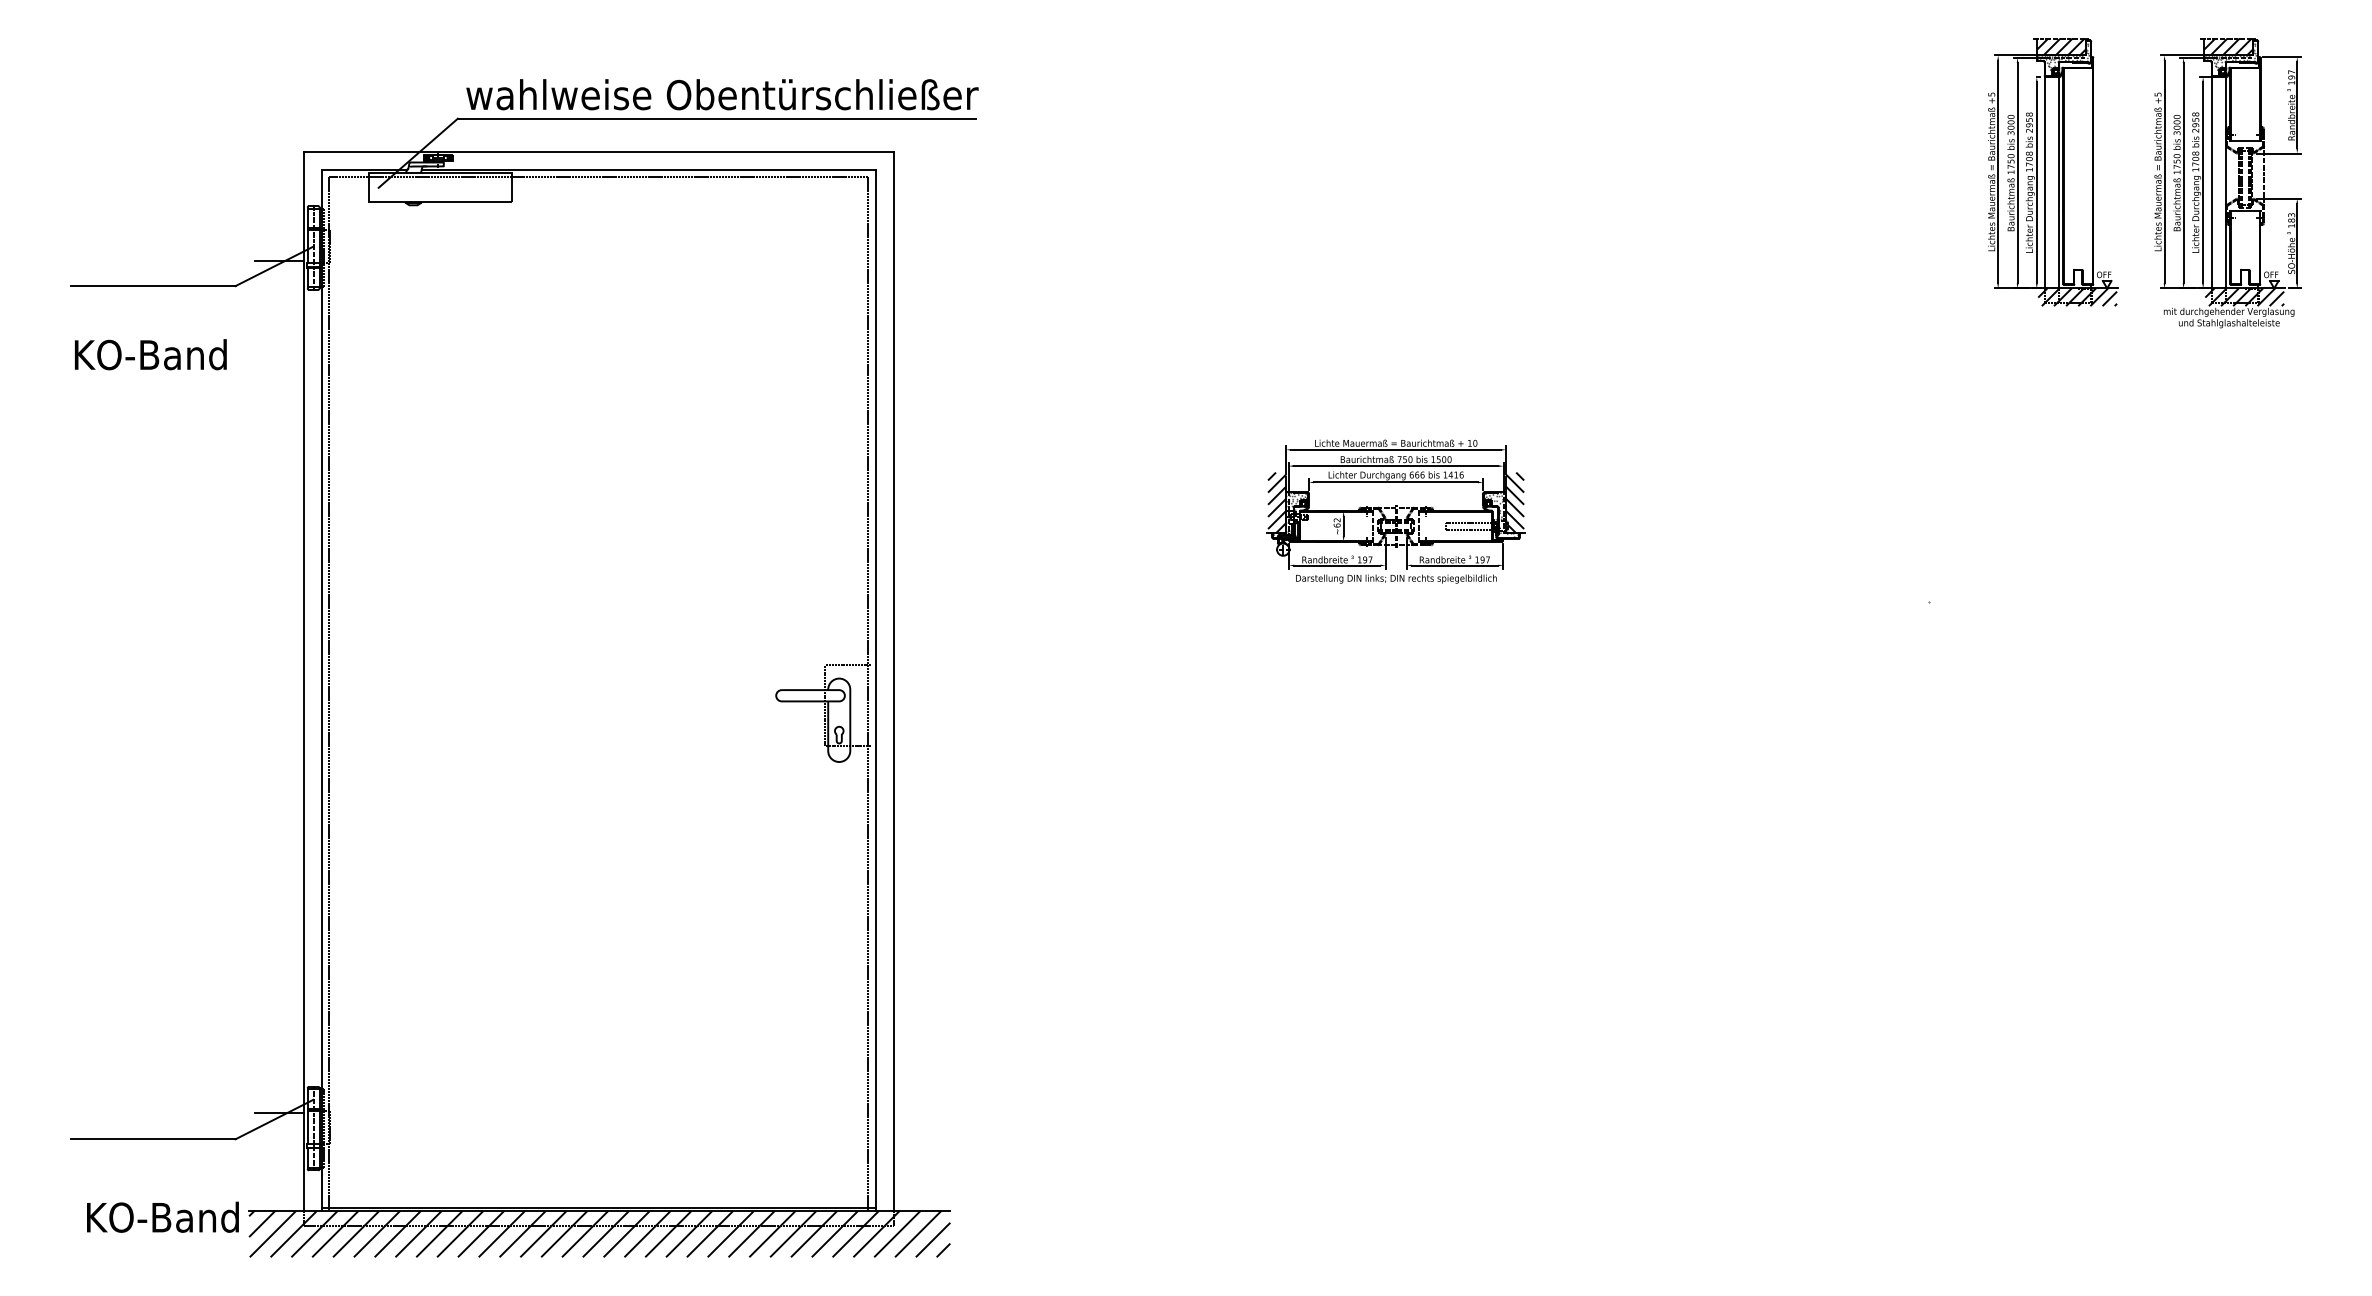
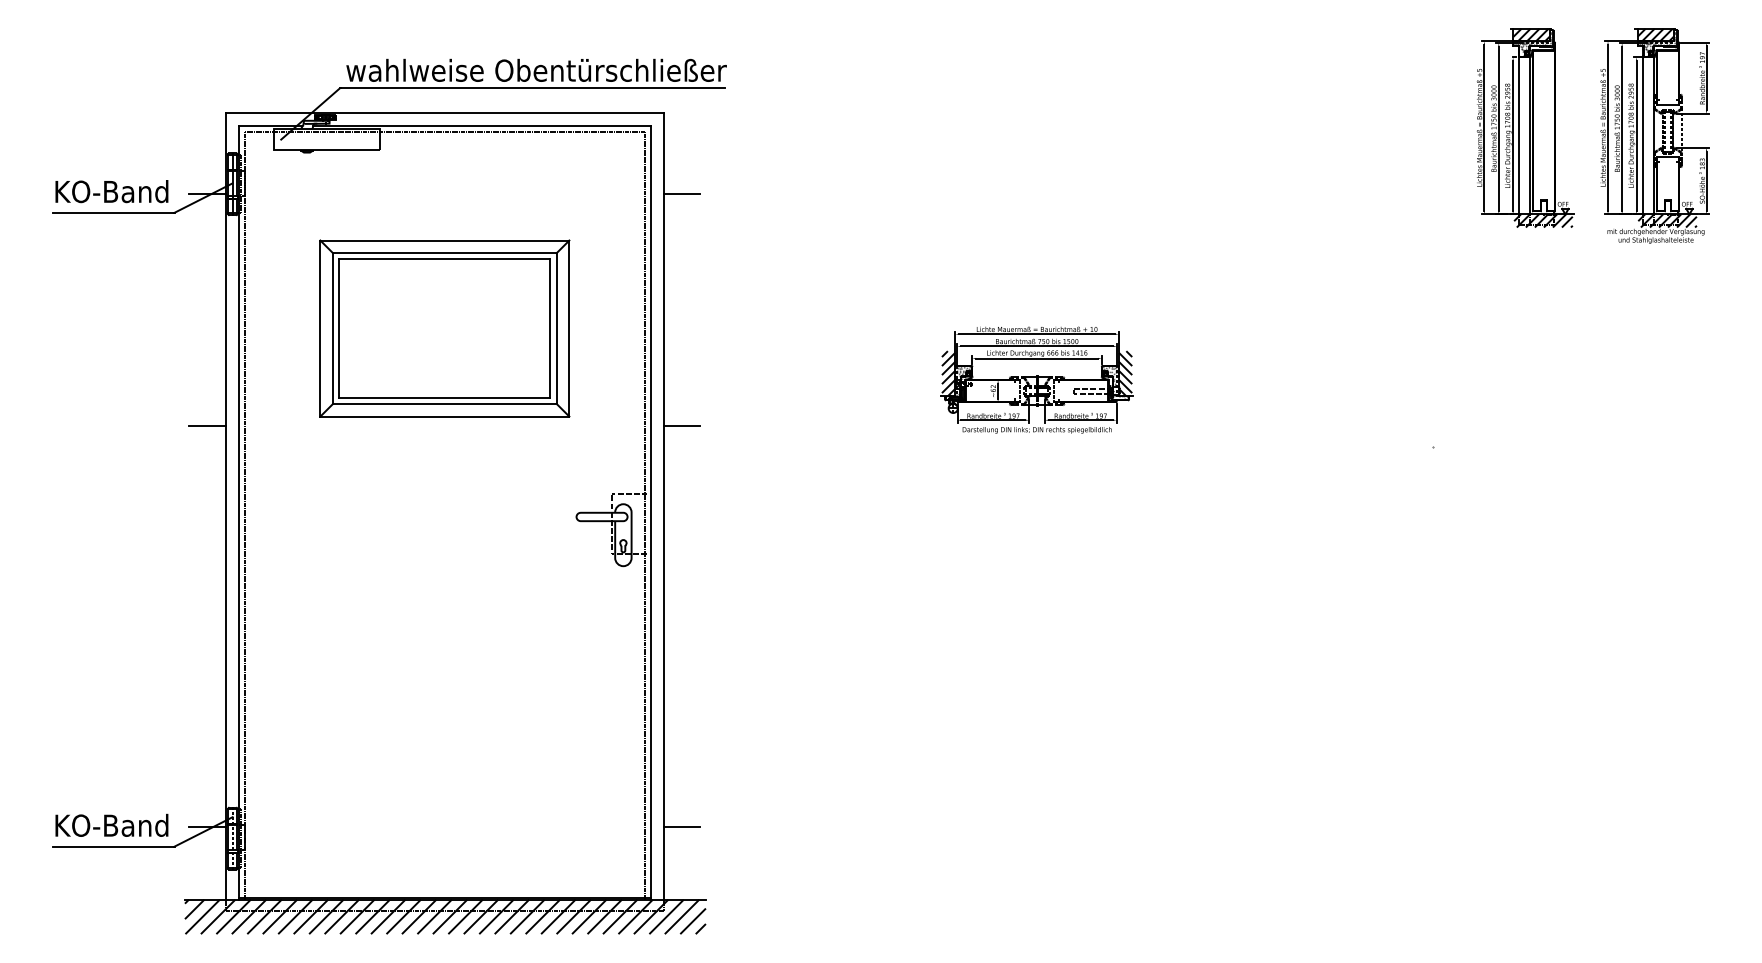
line: (917, 260) -> (681, 193), added
text: (150, 354) -> (111, 191), moved
part: (598, 442) -> (444, 328), added
line: (279, 572) -> (207, 425), added
line: (917, 572) -> (681, 425), added
line: (917, 1112) -> (681, 826), added
text: (162, 1216) -> (111, 824), moved

